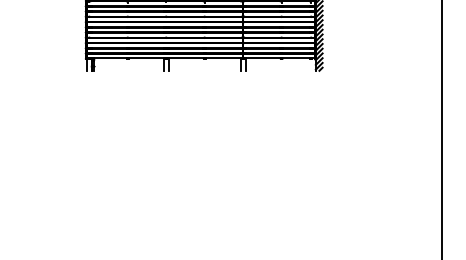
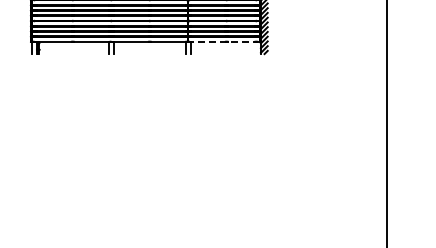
line: (279, 58) -> (224, 41), solid -> dashed

